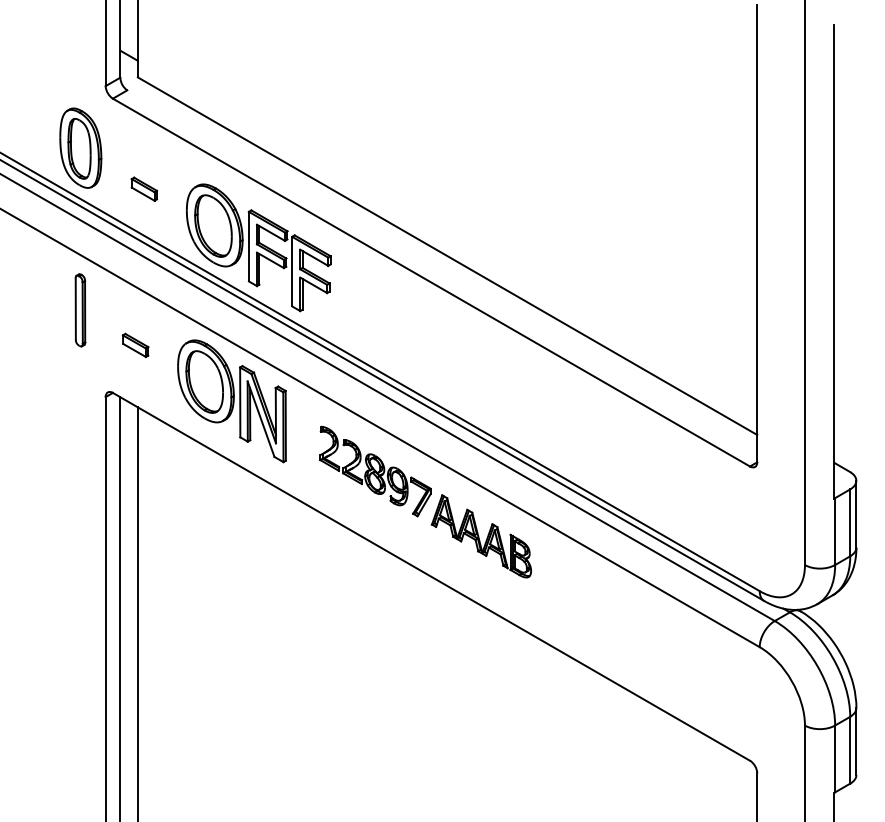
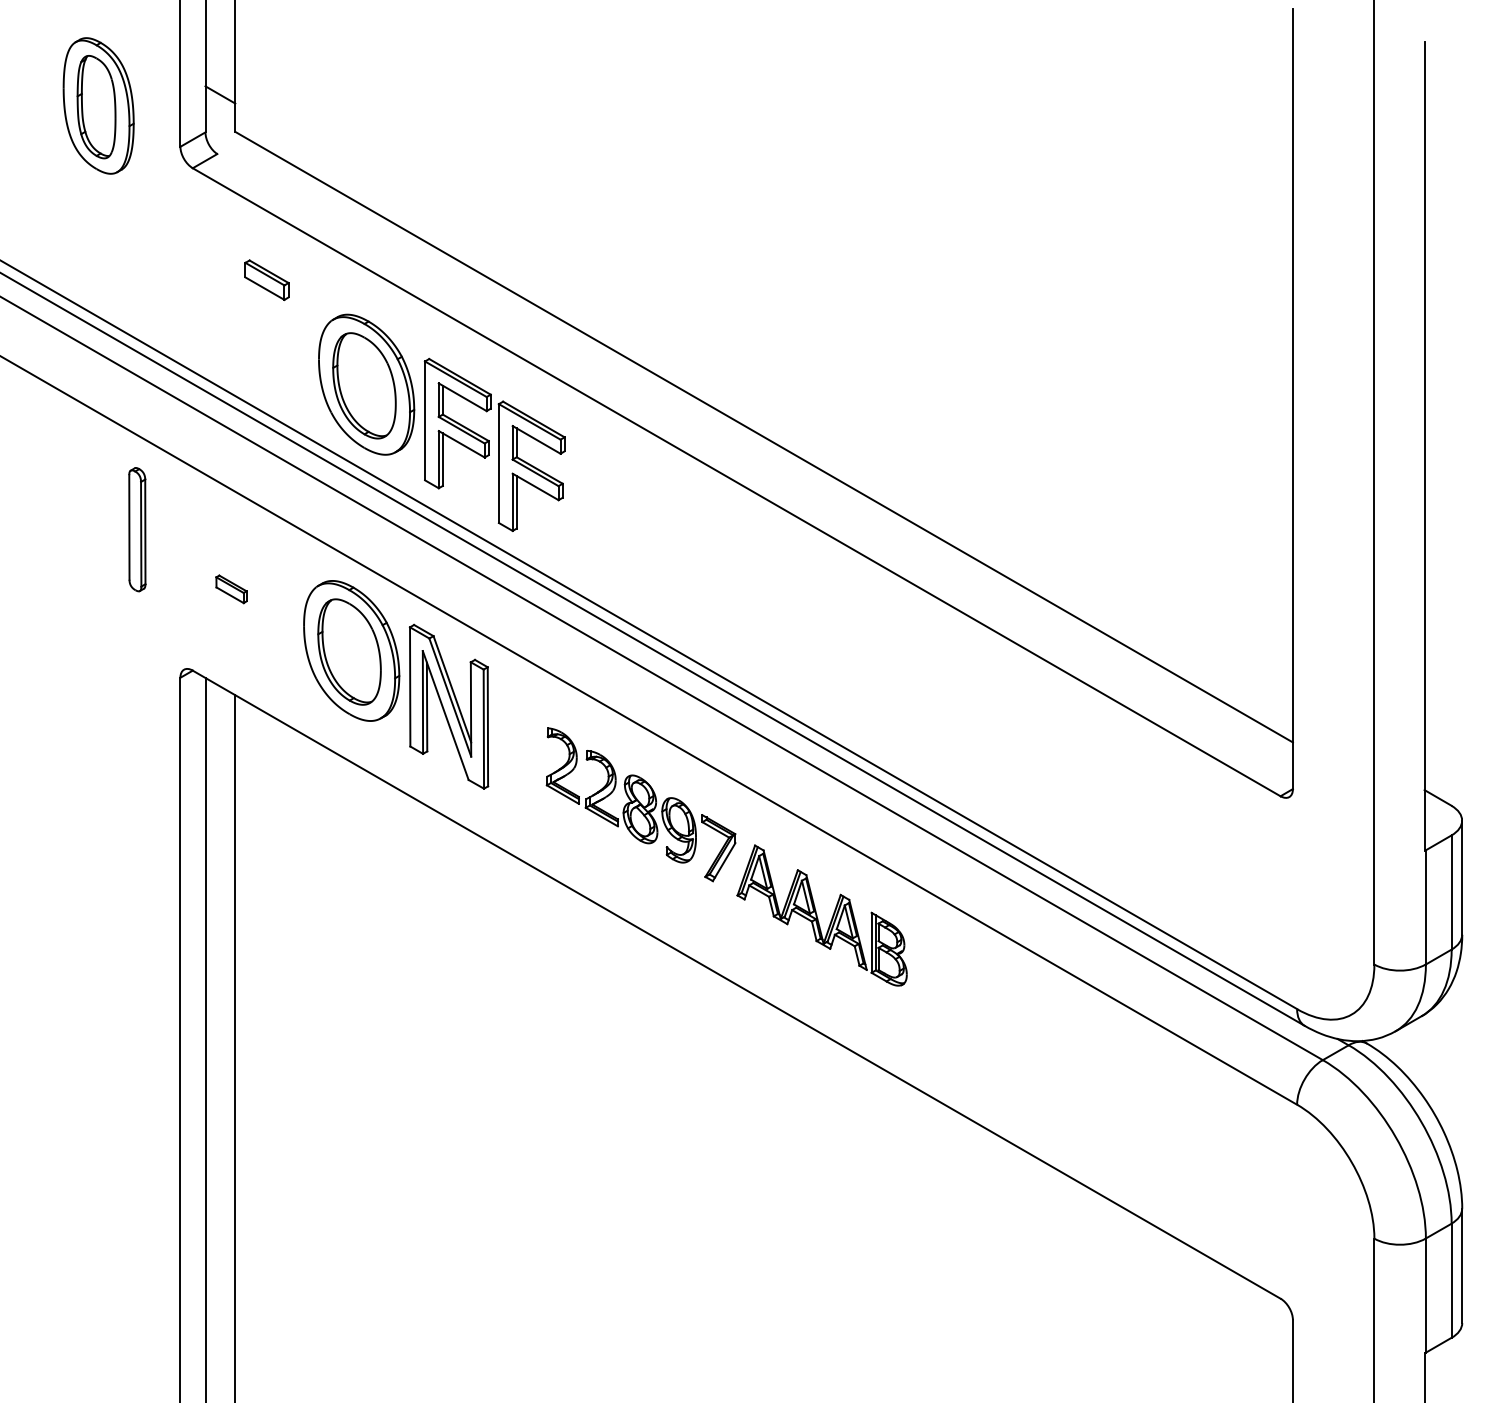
part: (80, 147) -> (98, 104), moved
part: (144, 188) -> (267, 278), moved
part: (135, 344) -> (231, 587), size x0.7

